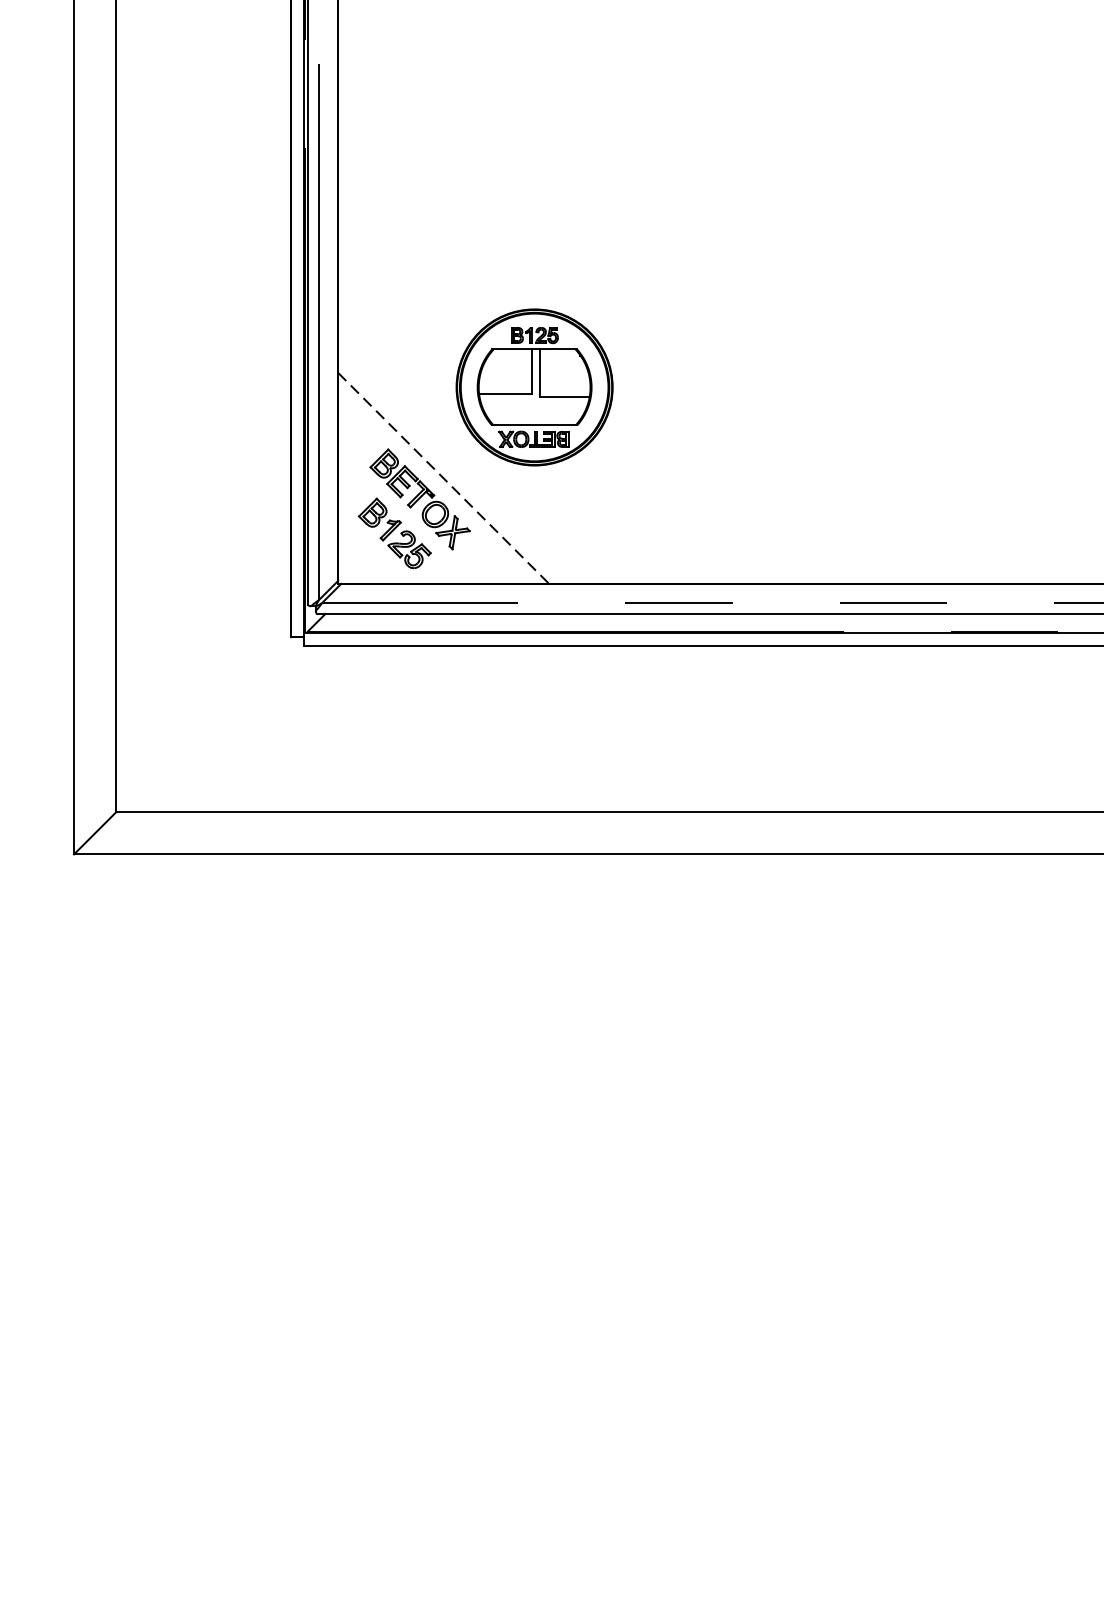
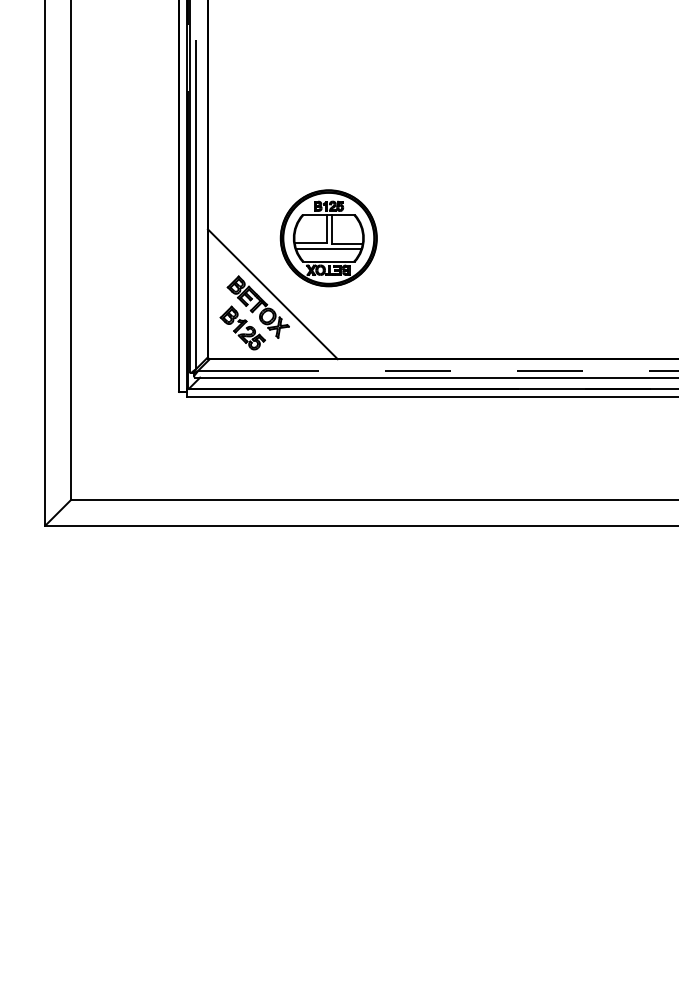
line: (534, 404) -> (328, 248), added
line: (443, 478) -> (272, 294), dashed -> solid

